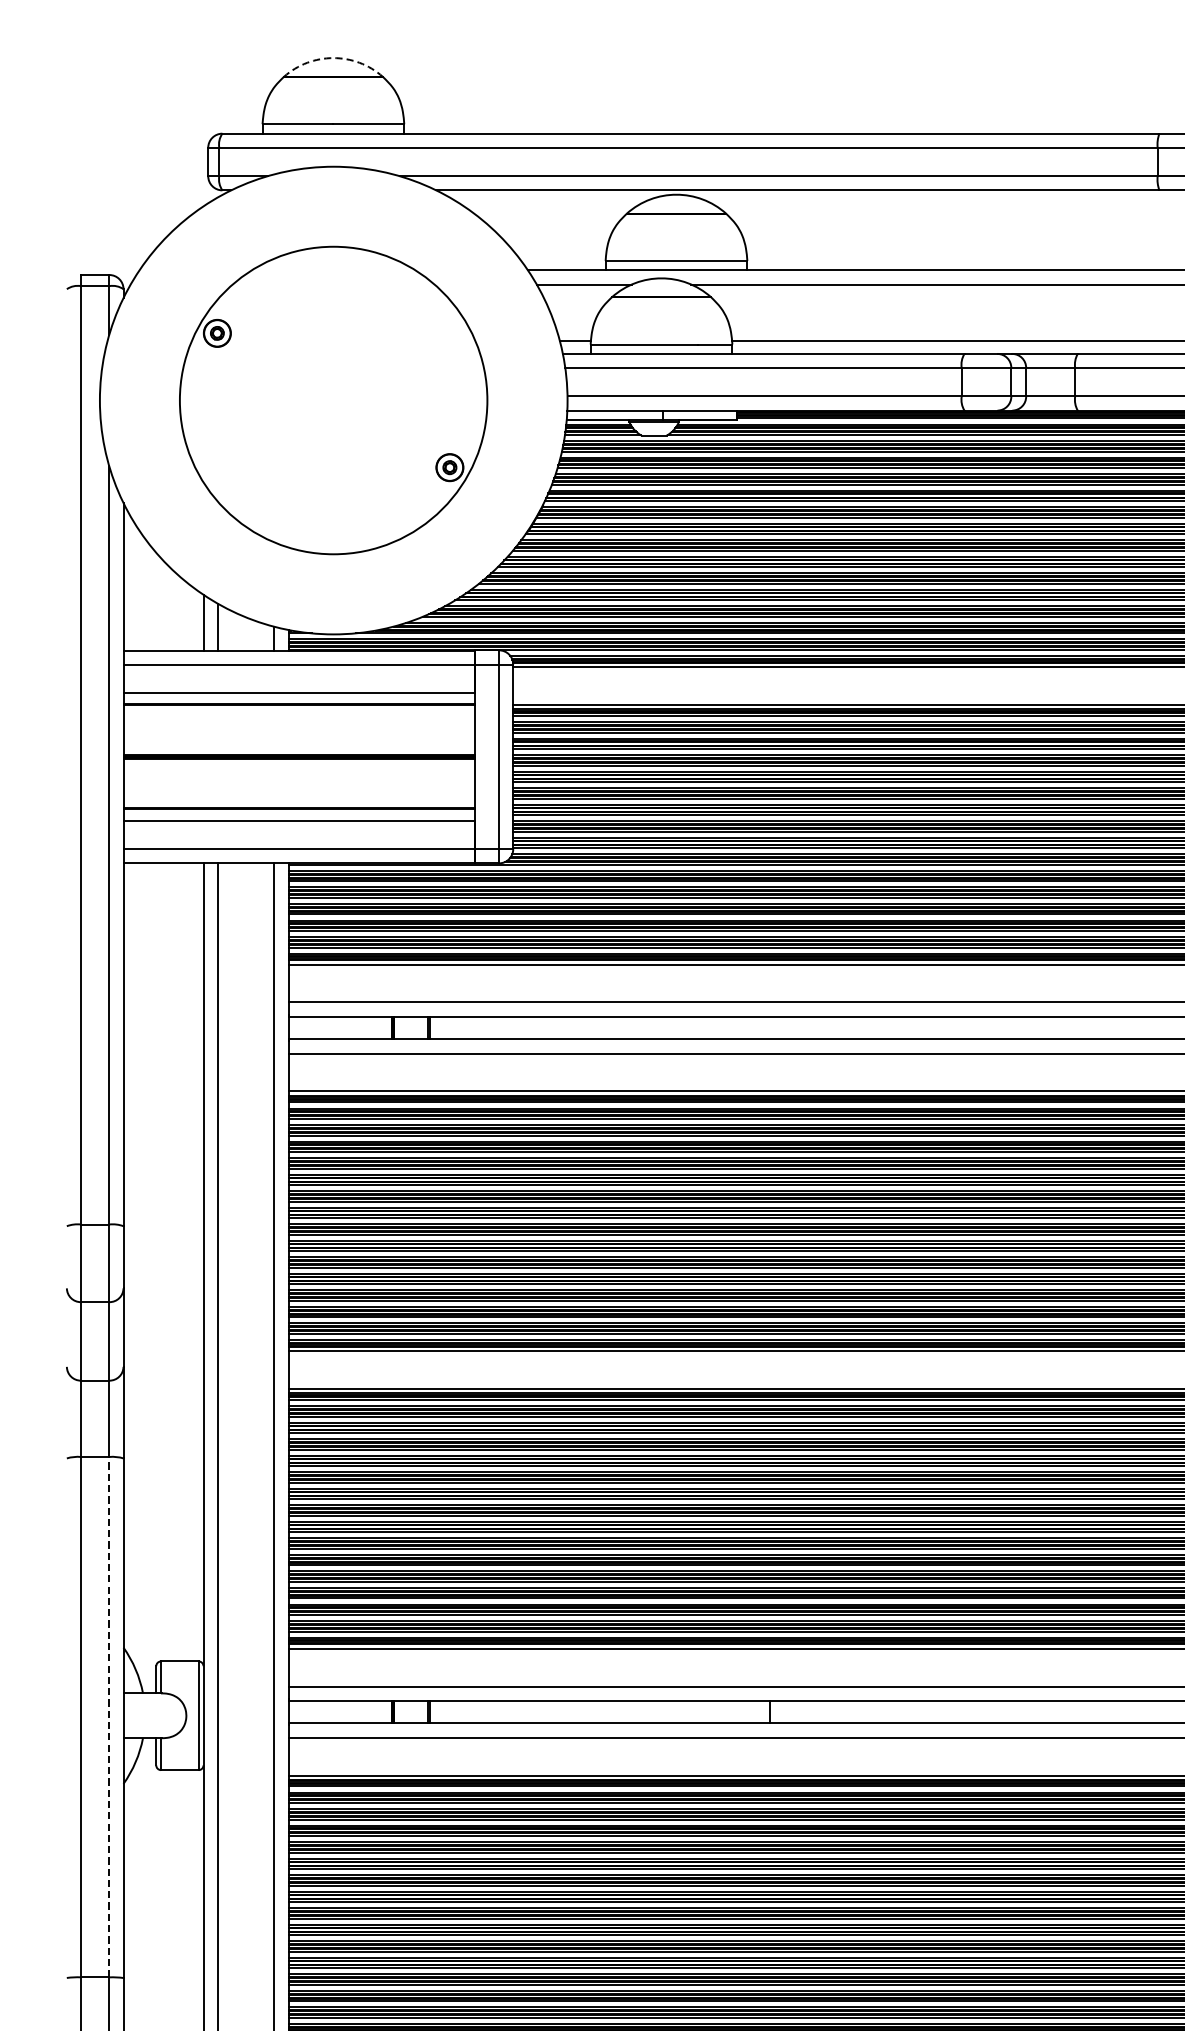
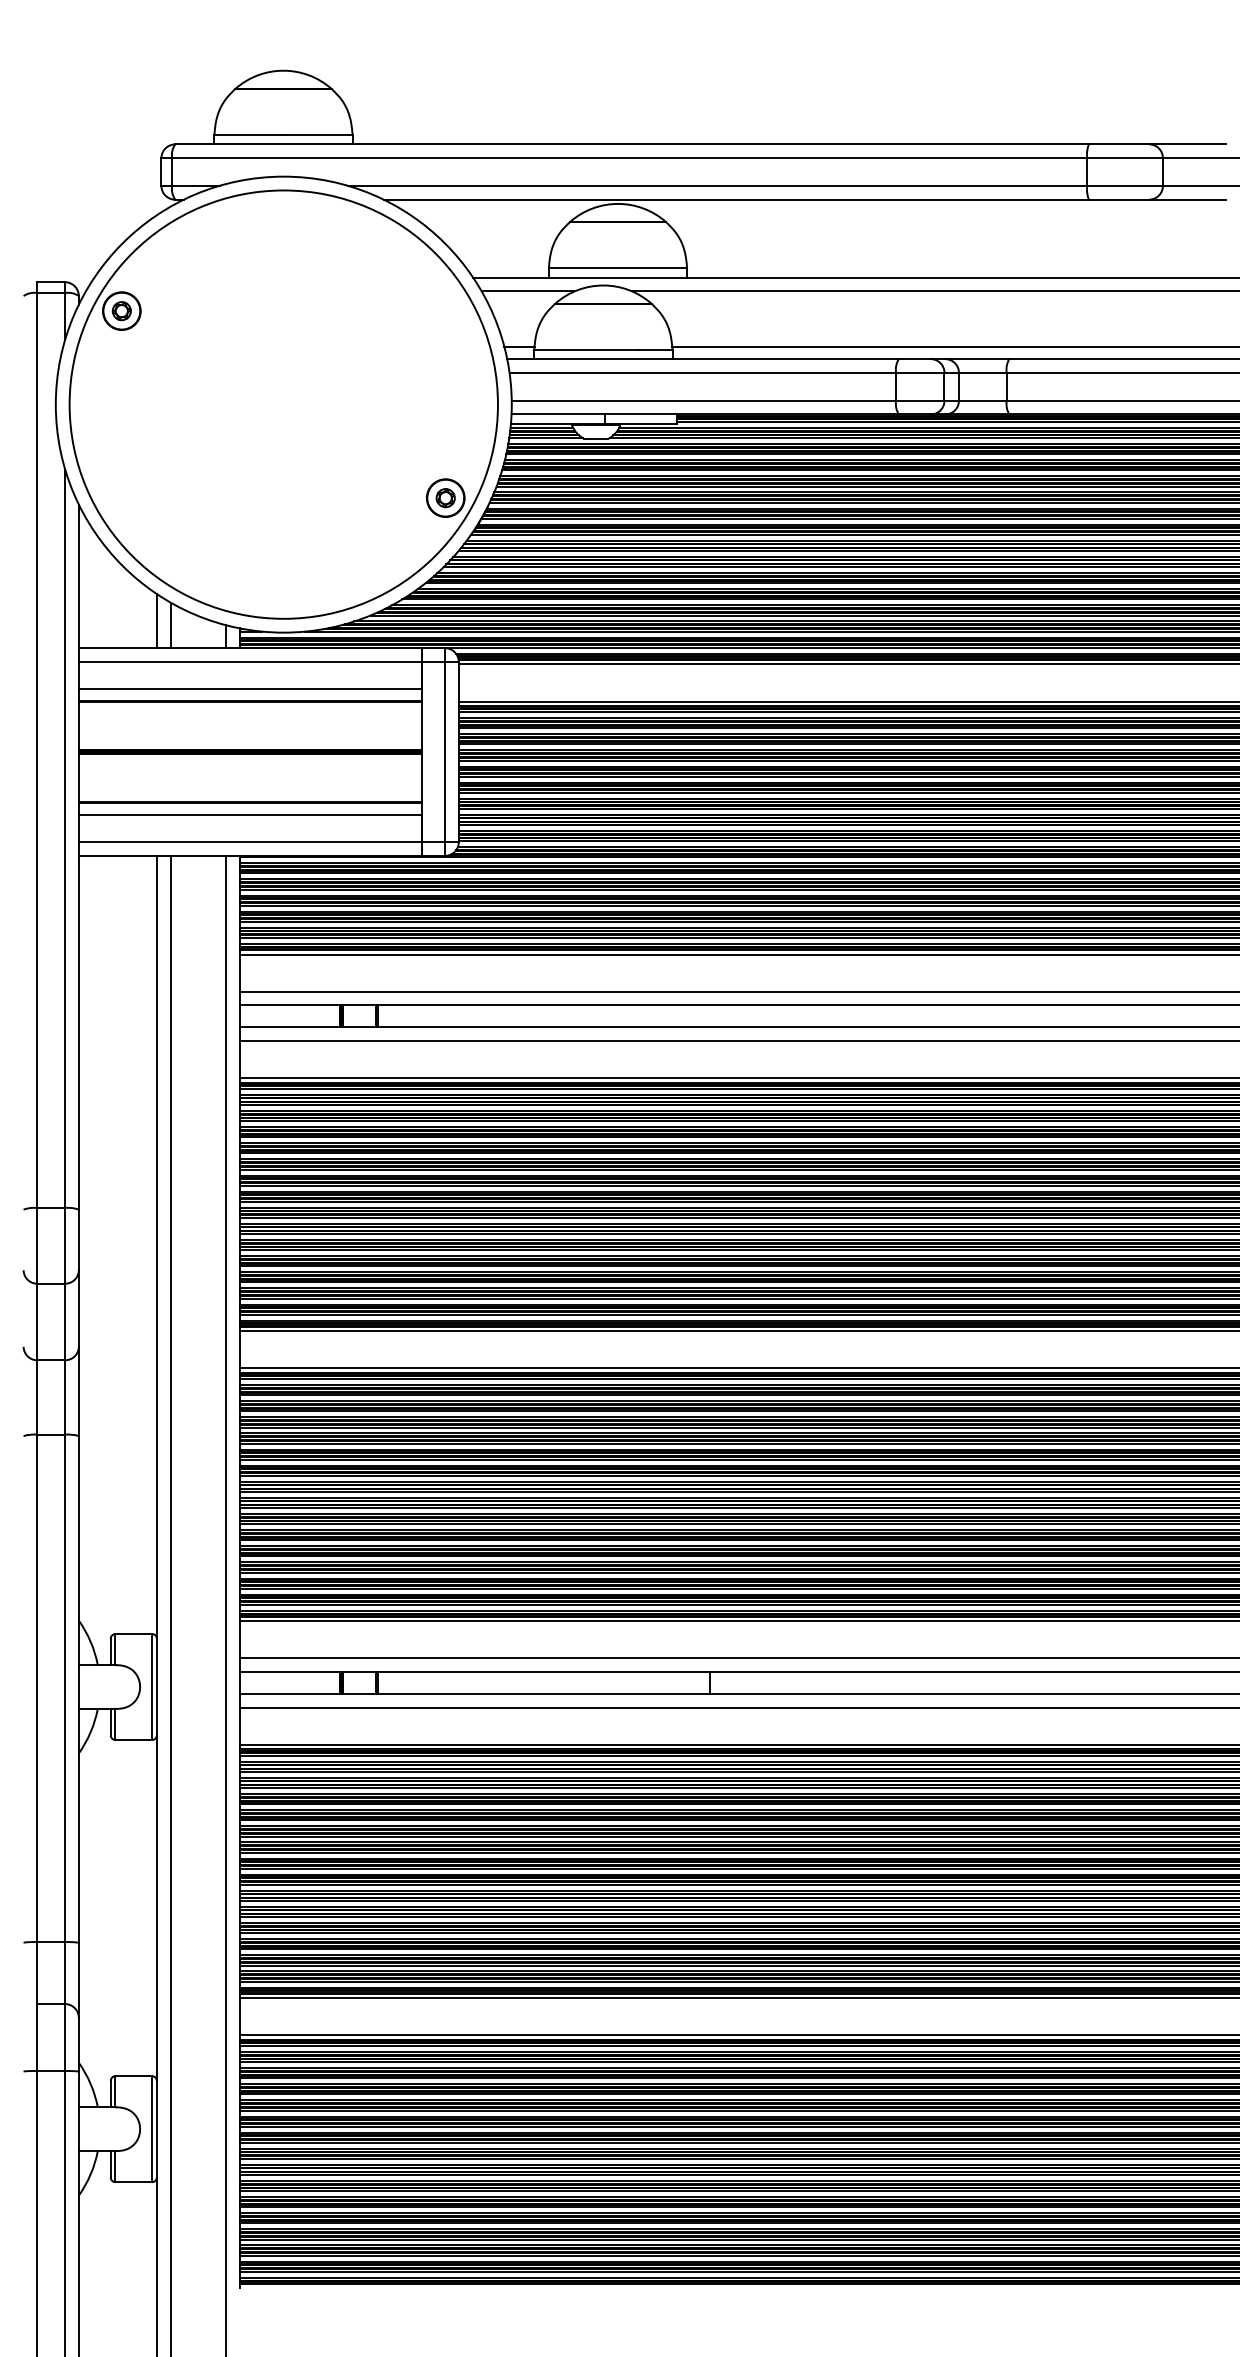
arc: (333, 57) -> (283, 70), dashed -> solid
part: (333, 400) -> (283, 404), size x1.43
line: (109, 1717) -> (65, 1688), dashed -> solid

